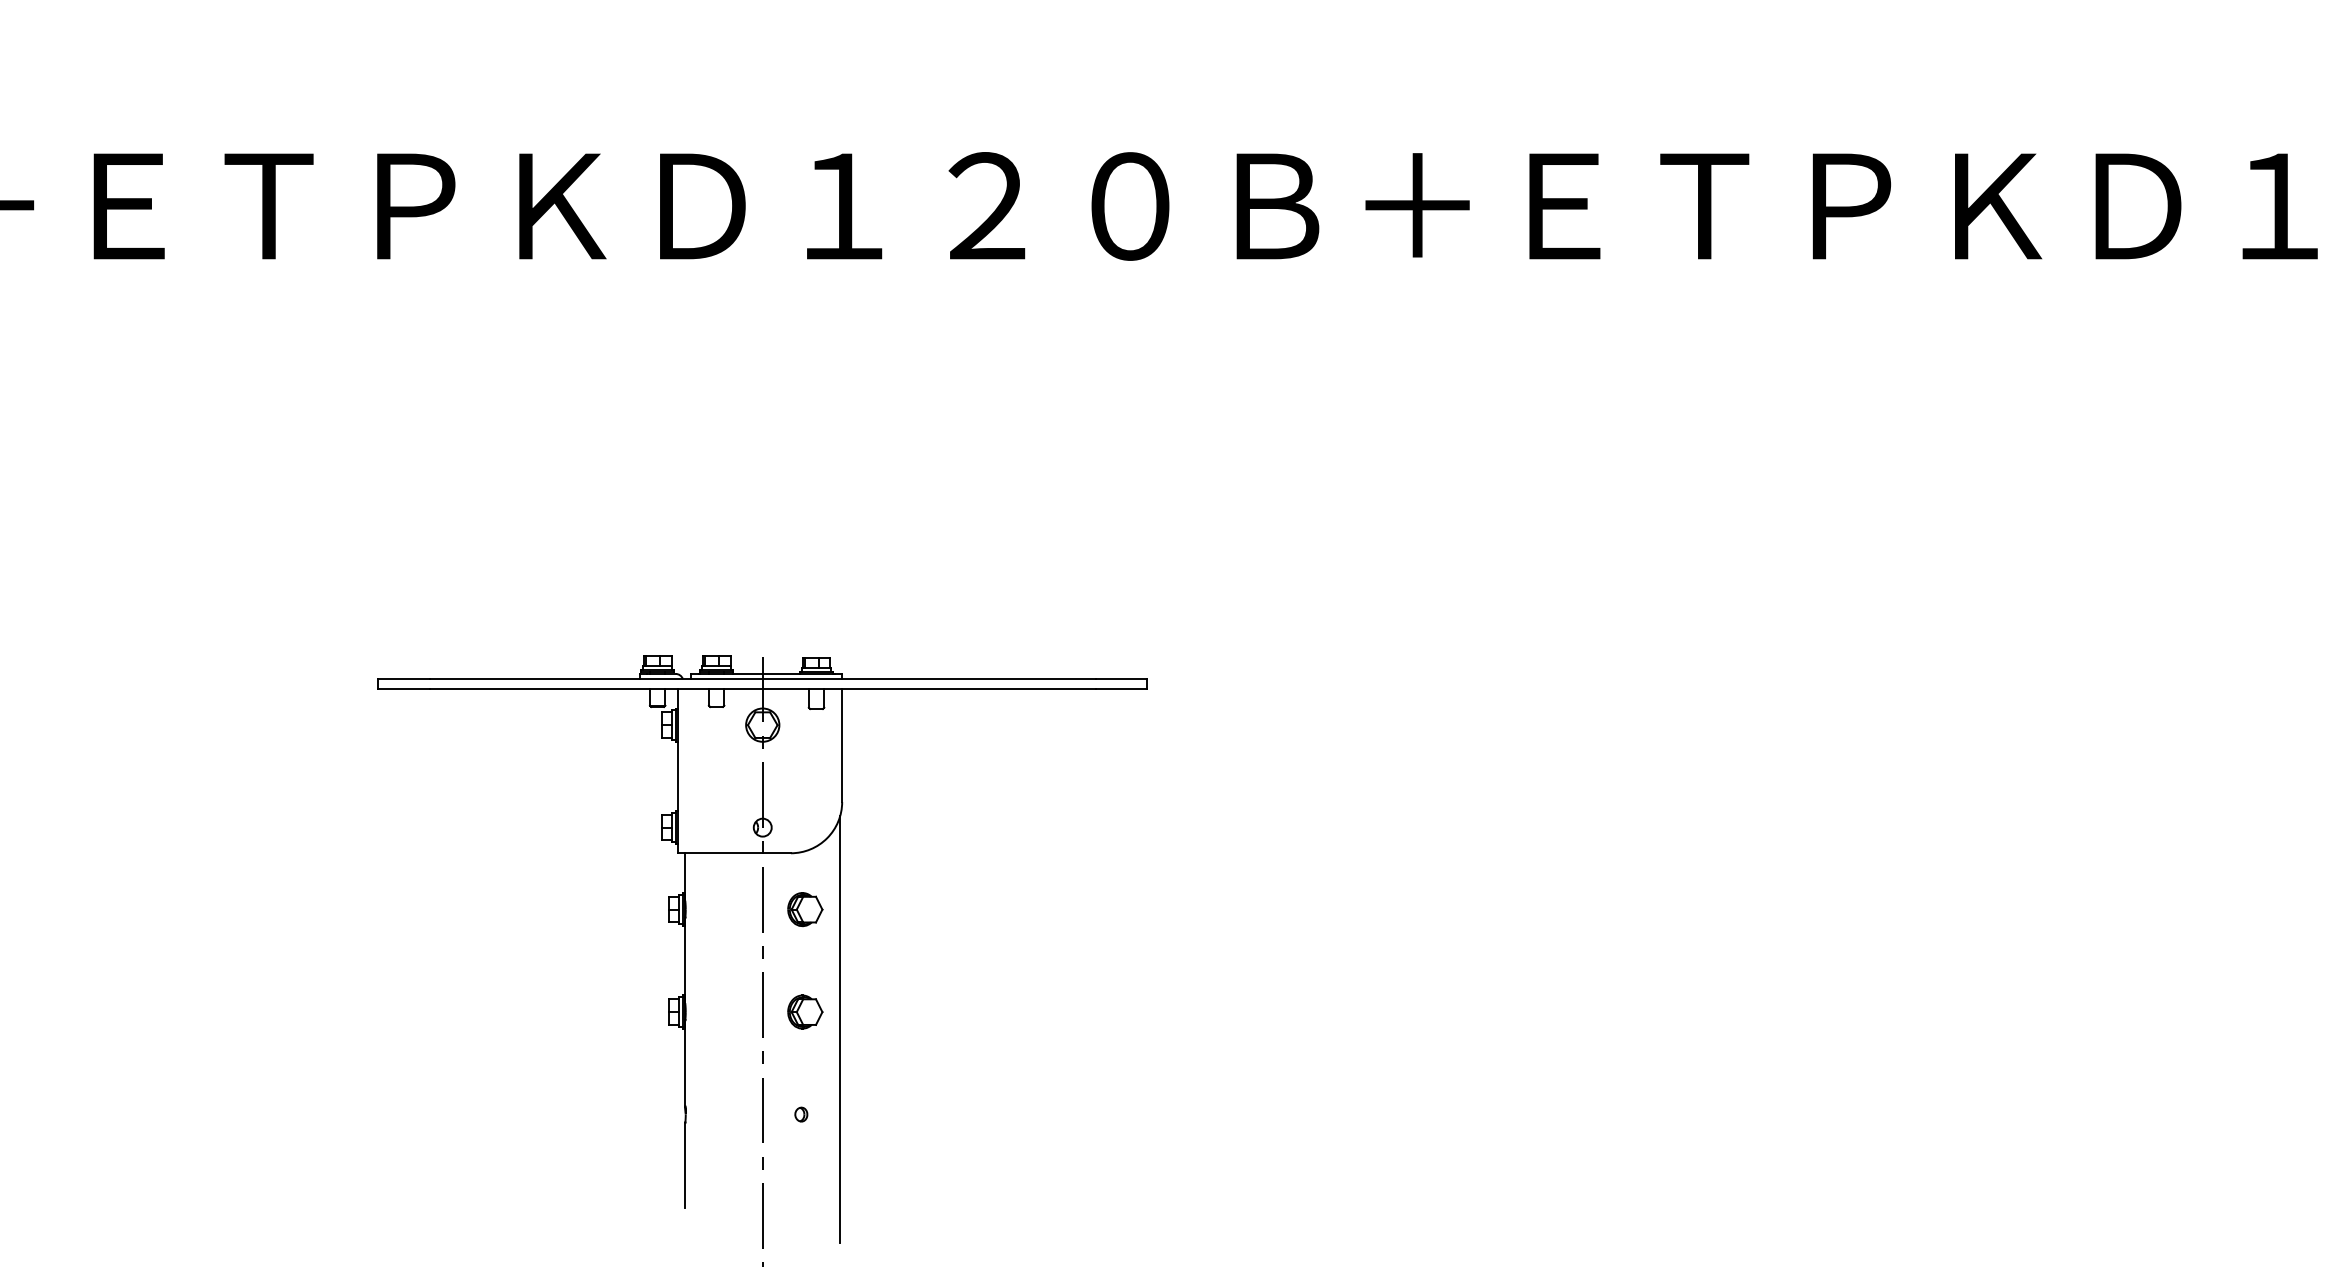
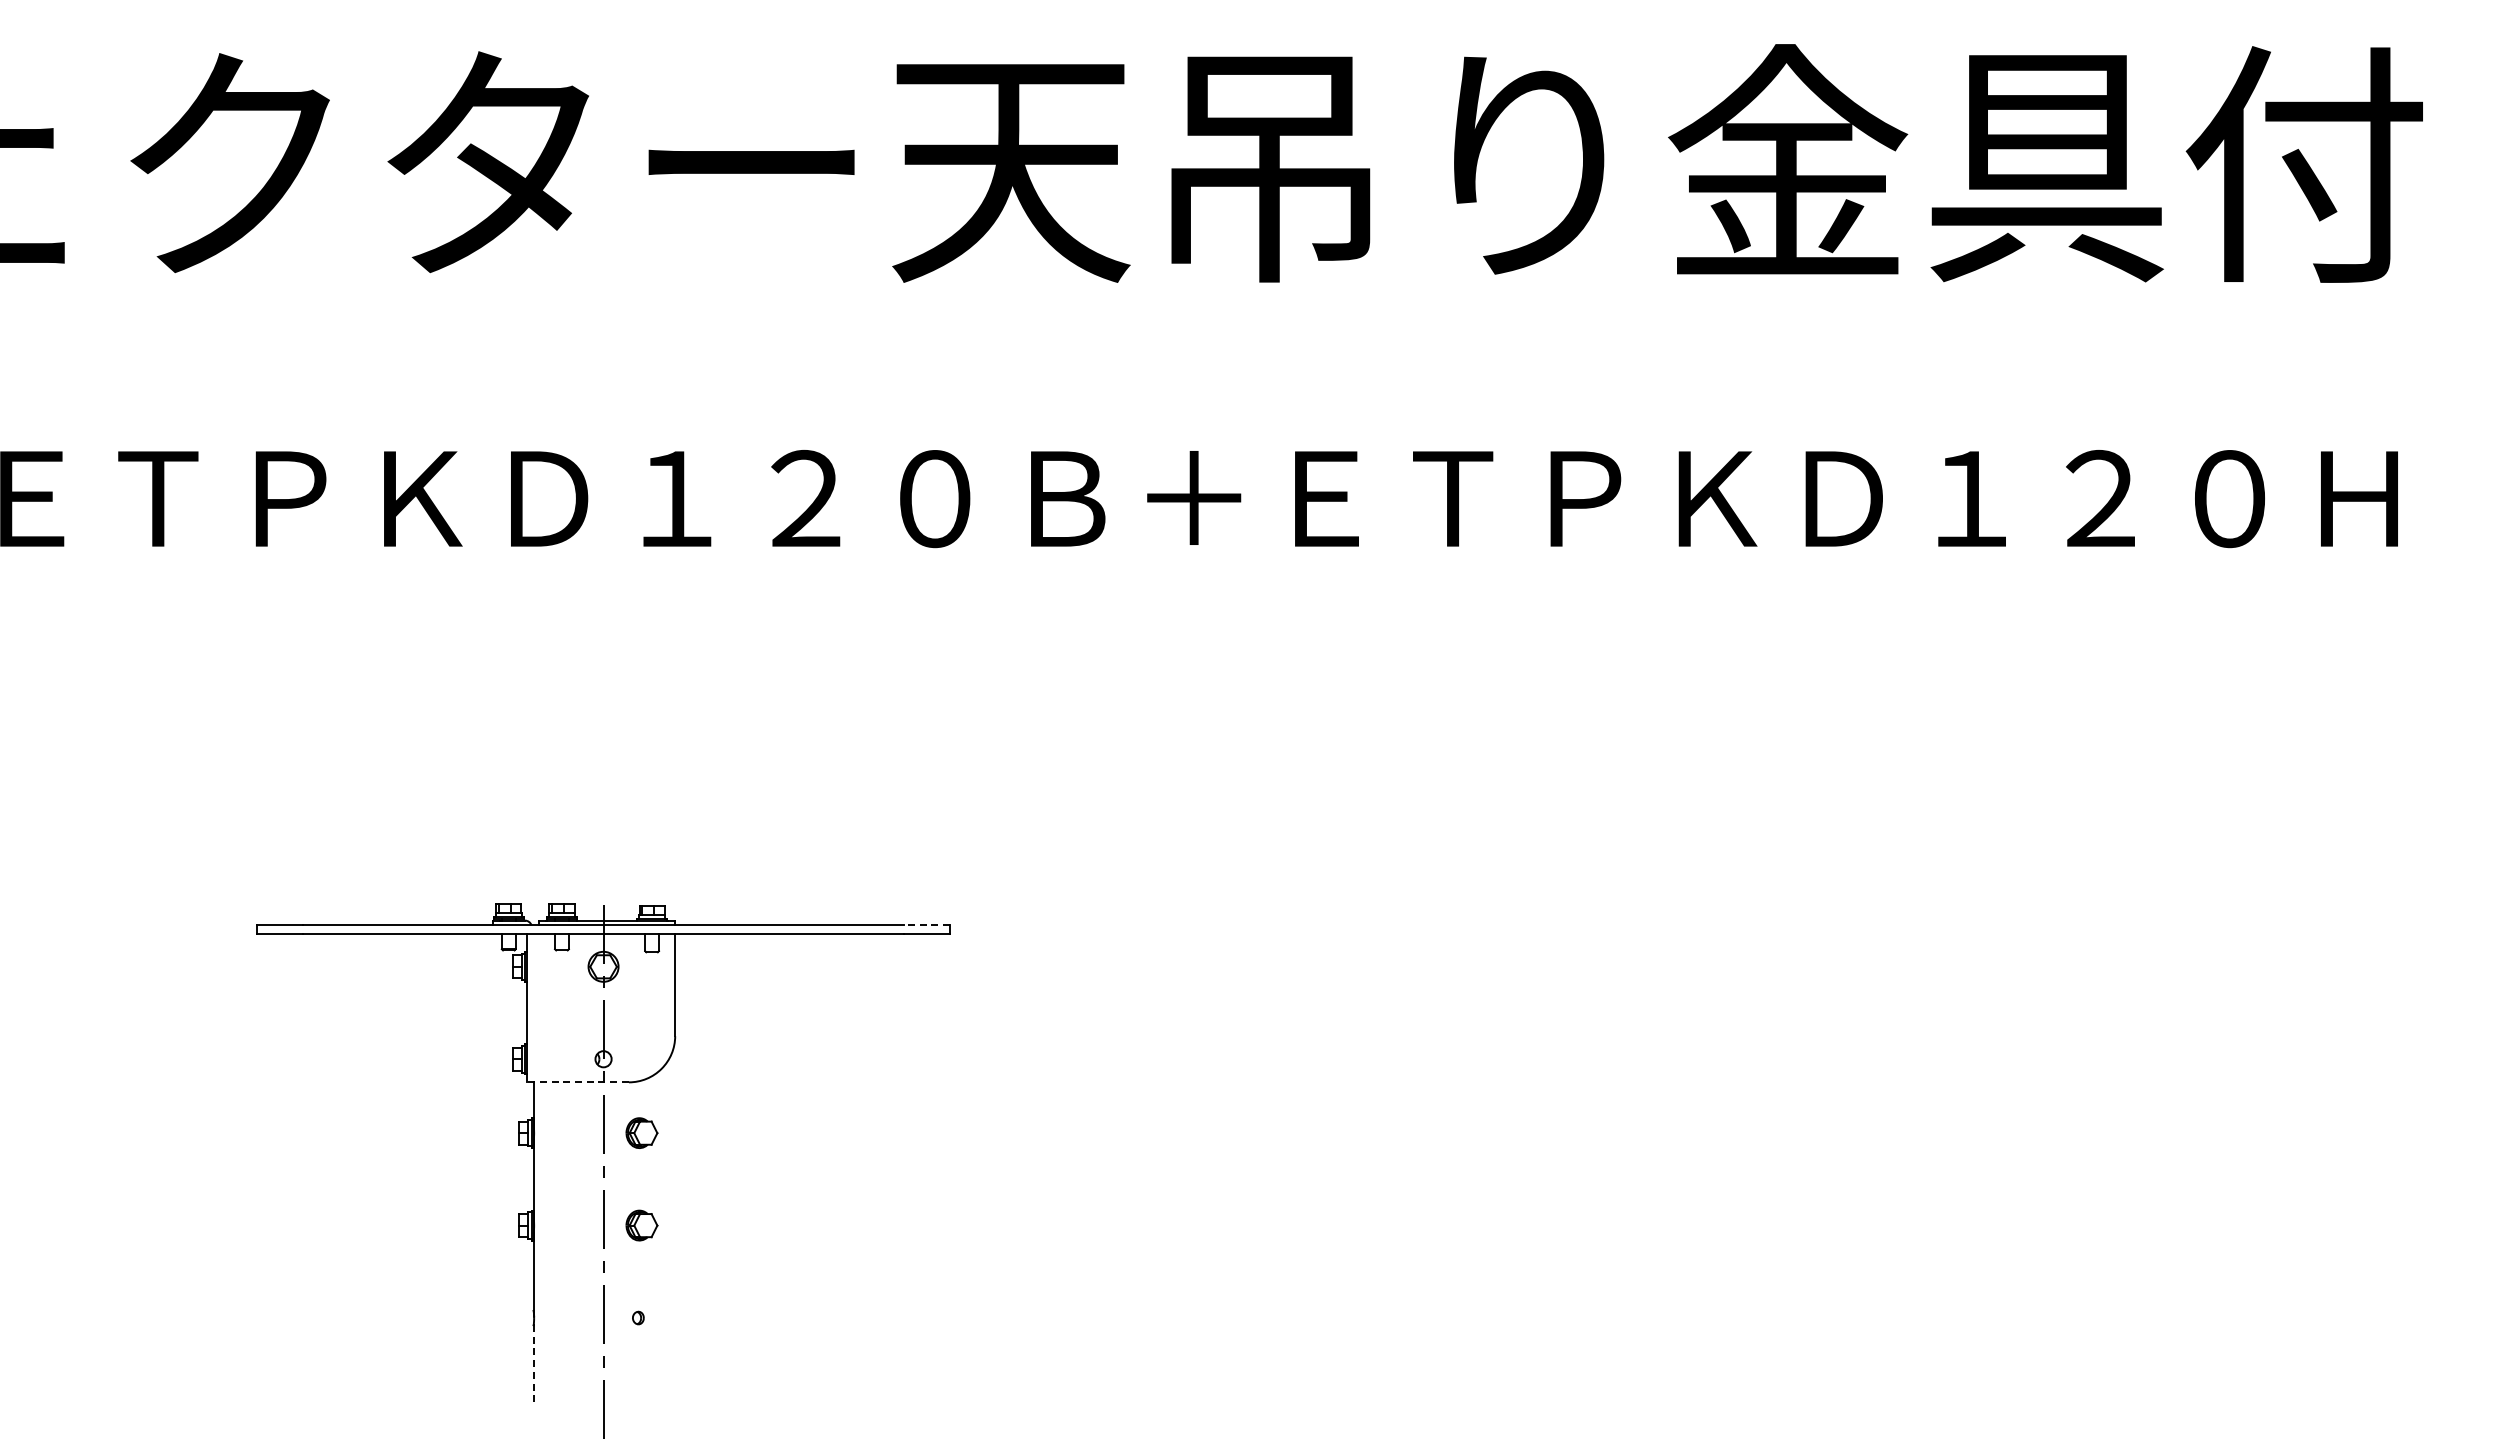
line: (1120, 679) -> (926, 925), solid -> dashed
line: (734, 853) -> (578, 1082), solid -> dashed
line: (840, 1028) -> (673, 1240), removed
line: (685, 1165) -> (533, 1363), solid -> dashed

